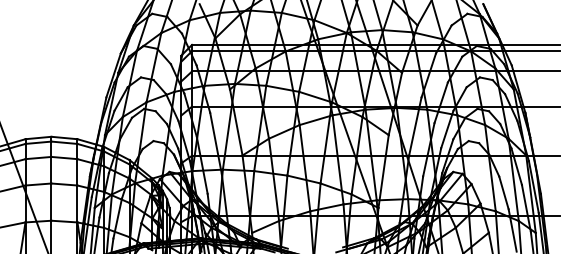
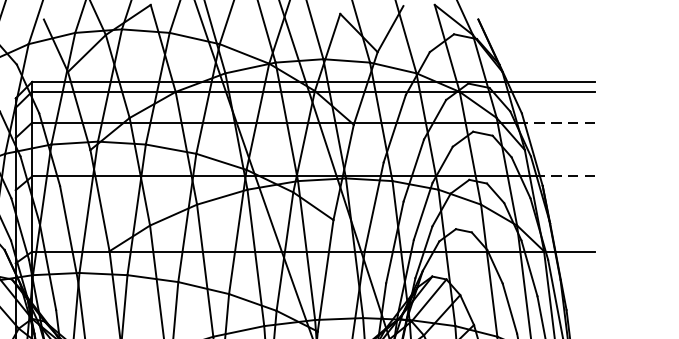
line: (536, 71) -> (559, 122), solid -> dashed
line: (541, 106) -> (567, 176), solid -> dashed

